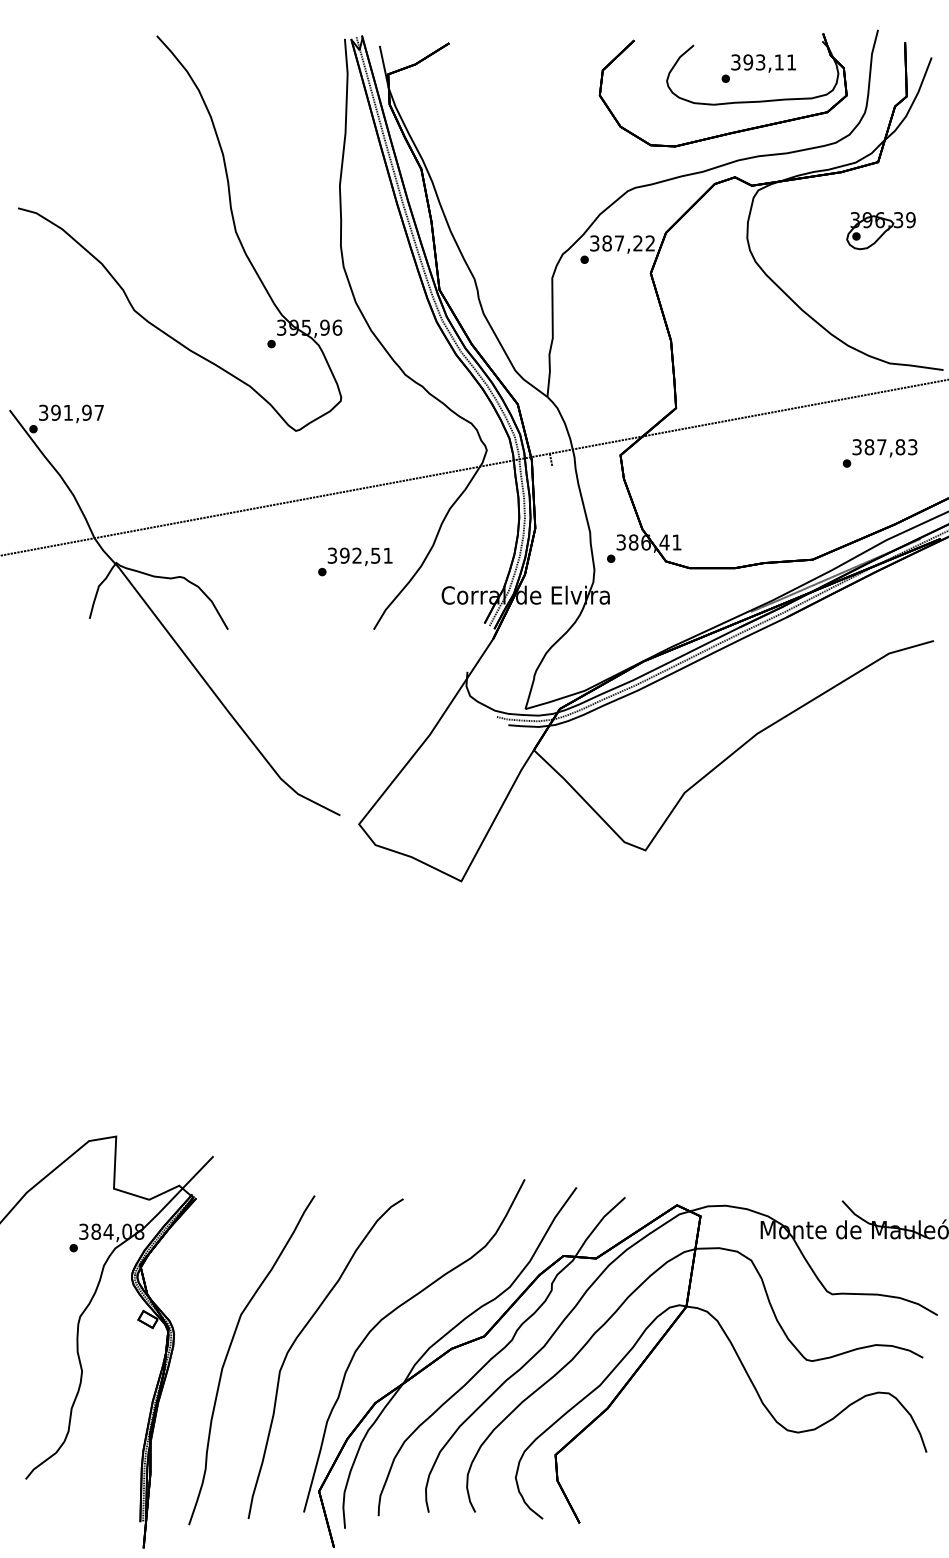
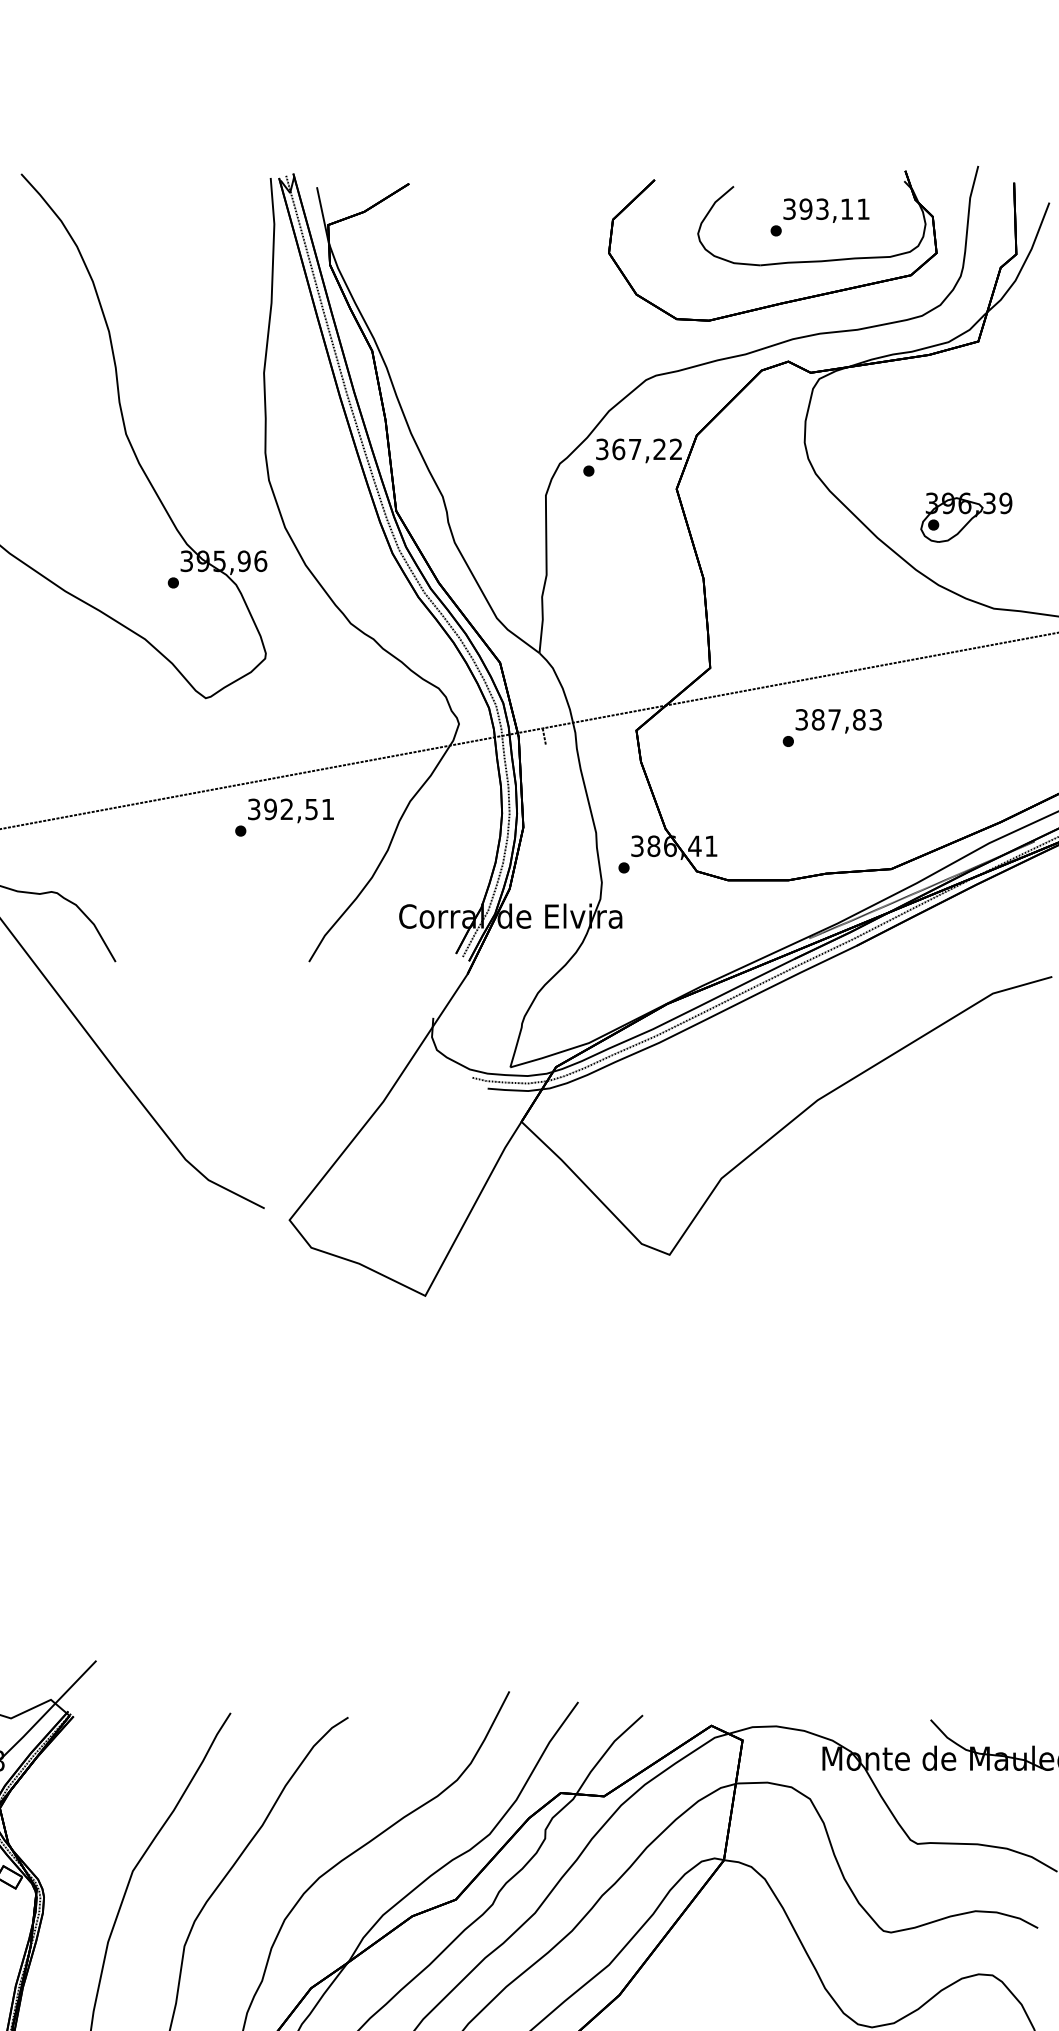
part: (880, 231) -> (965, 518), moved
text: (607, 243) -> (619, 449), 387,22 -> 367,22
text: (879, 453) -> (831, 728), moved
text: (355, 561) -> (284, 817), moved

